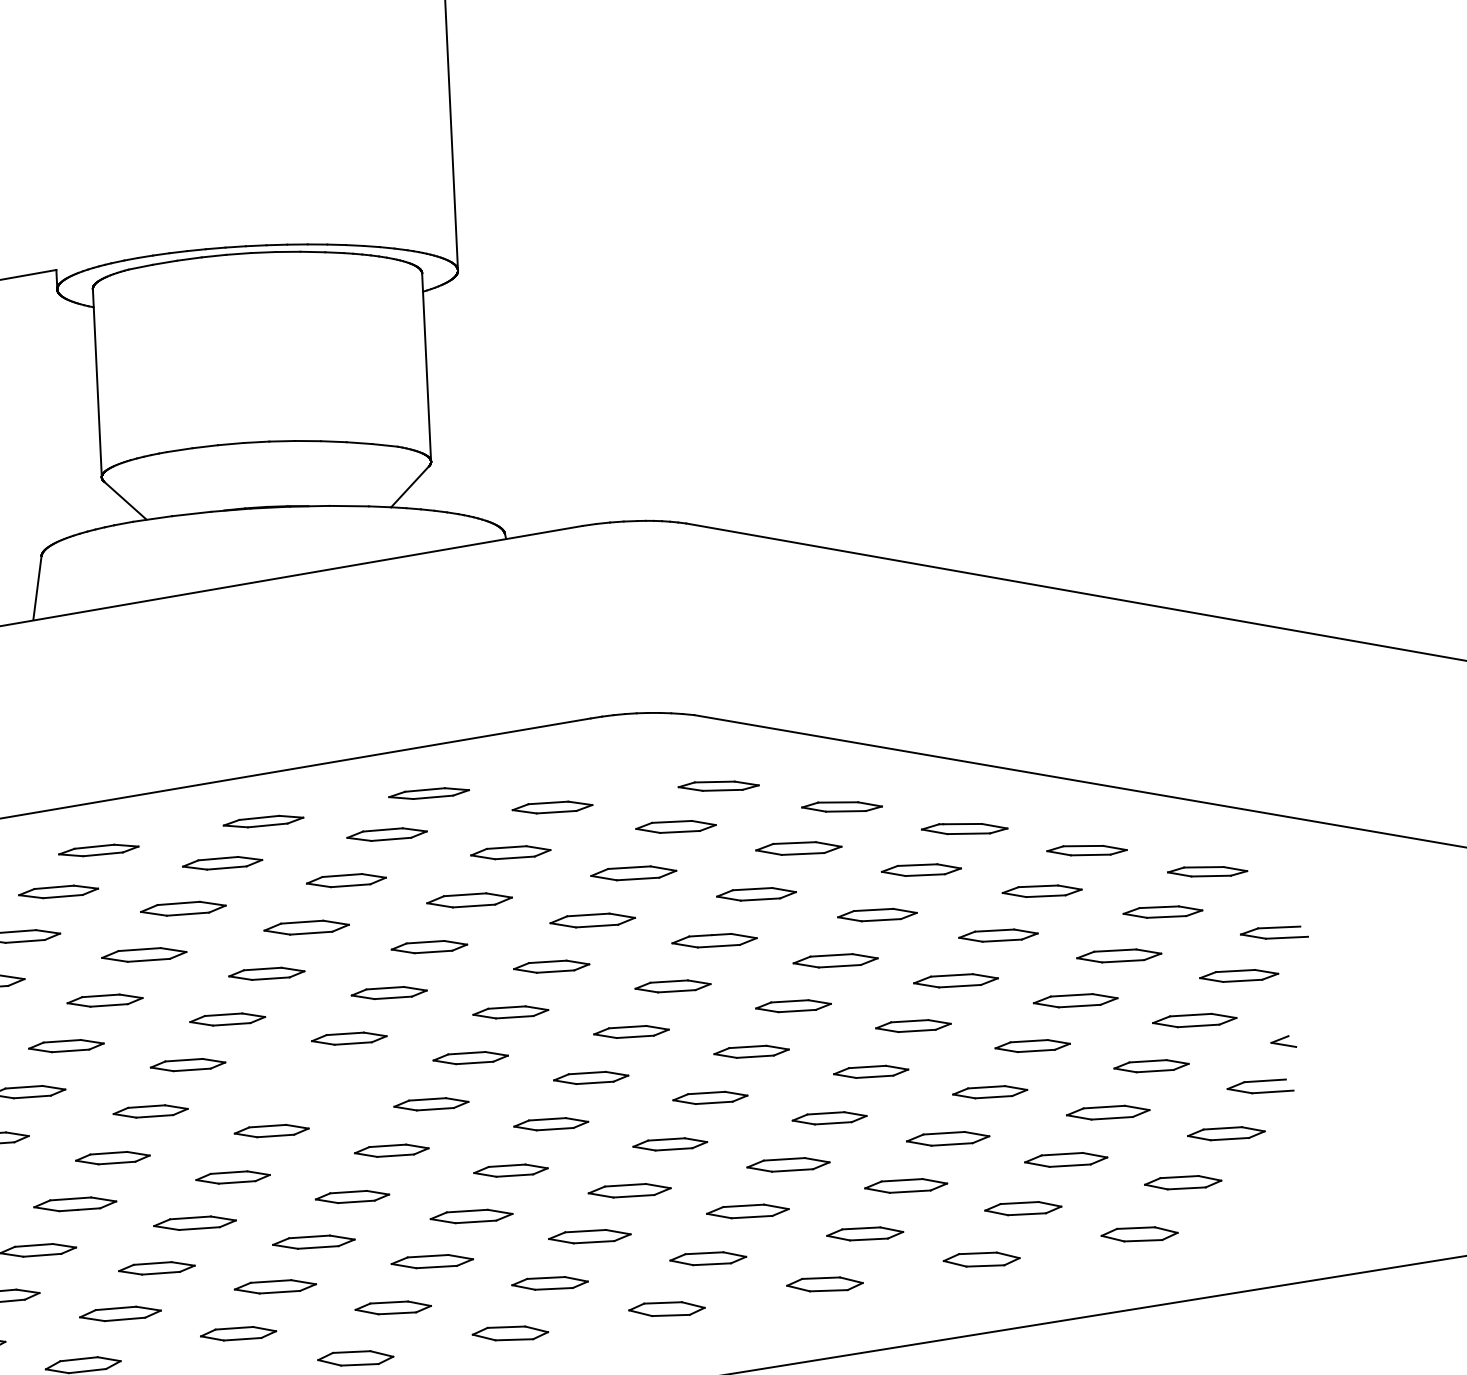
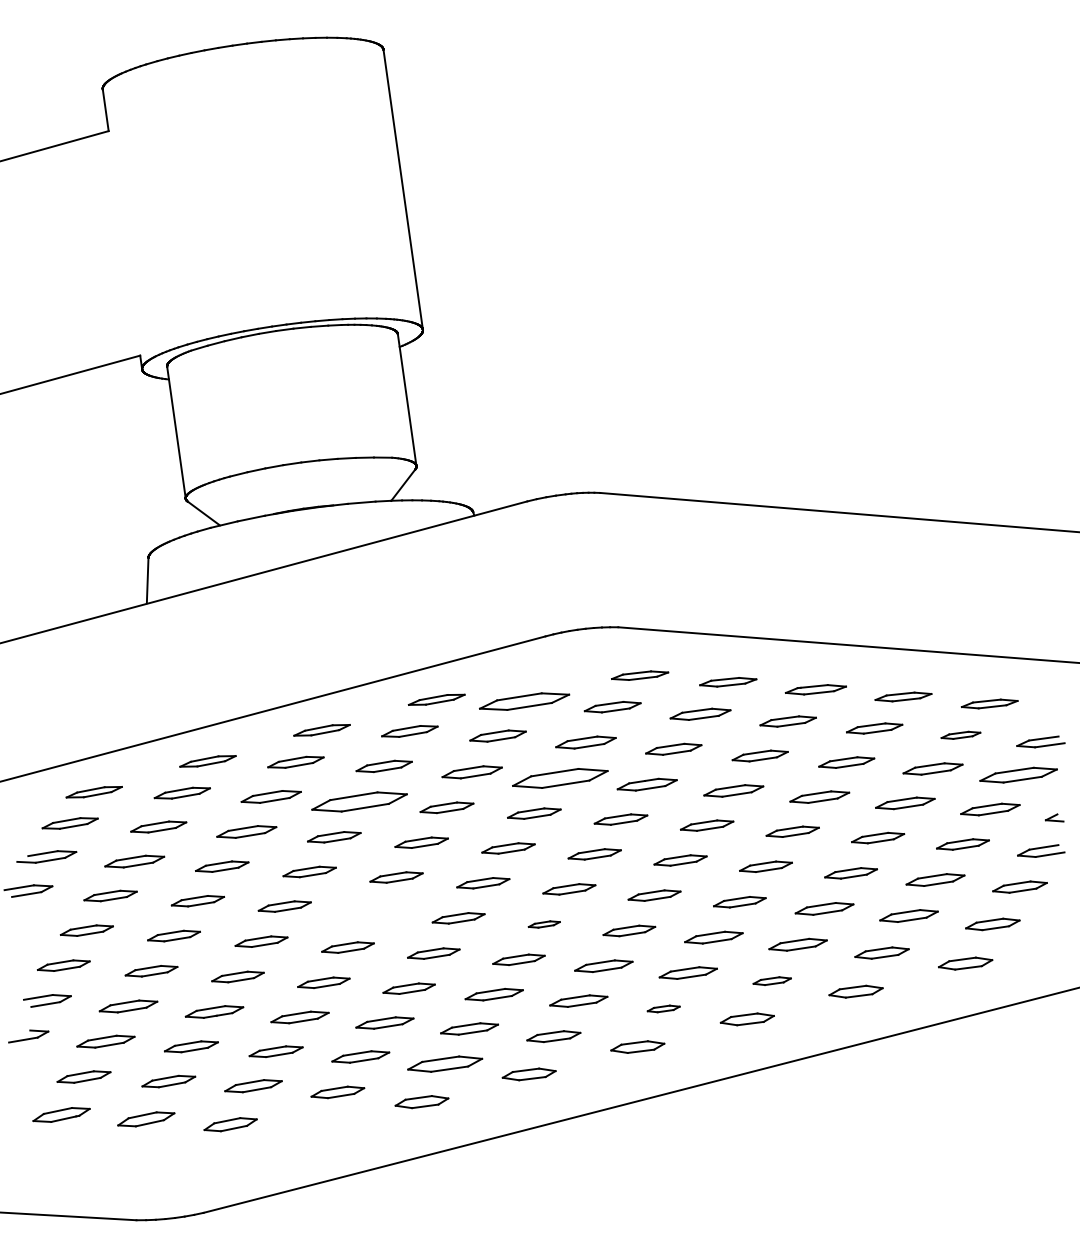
part: (552, 807) -> (524, 701), size x1.6
part: (1162, 912) -> (960, 735), size x0.7
part: (591, 920) -> (559, 778), size x1.6
part: (305, 928) -> (358, 802), size x1.6
part: (1238, 976) -> (1018, 775), size x1.4
part: (551, 1124) -> (544, 924), size x0.6
part: (864, 1232) -> (771, 980), size x0.7
part: (708, 1258) -> (663, 1008), size x0.6
part: (392, 1306) -> (444, 1063), size x1.4

